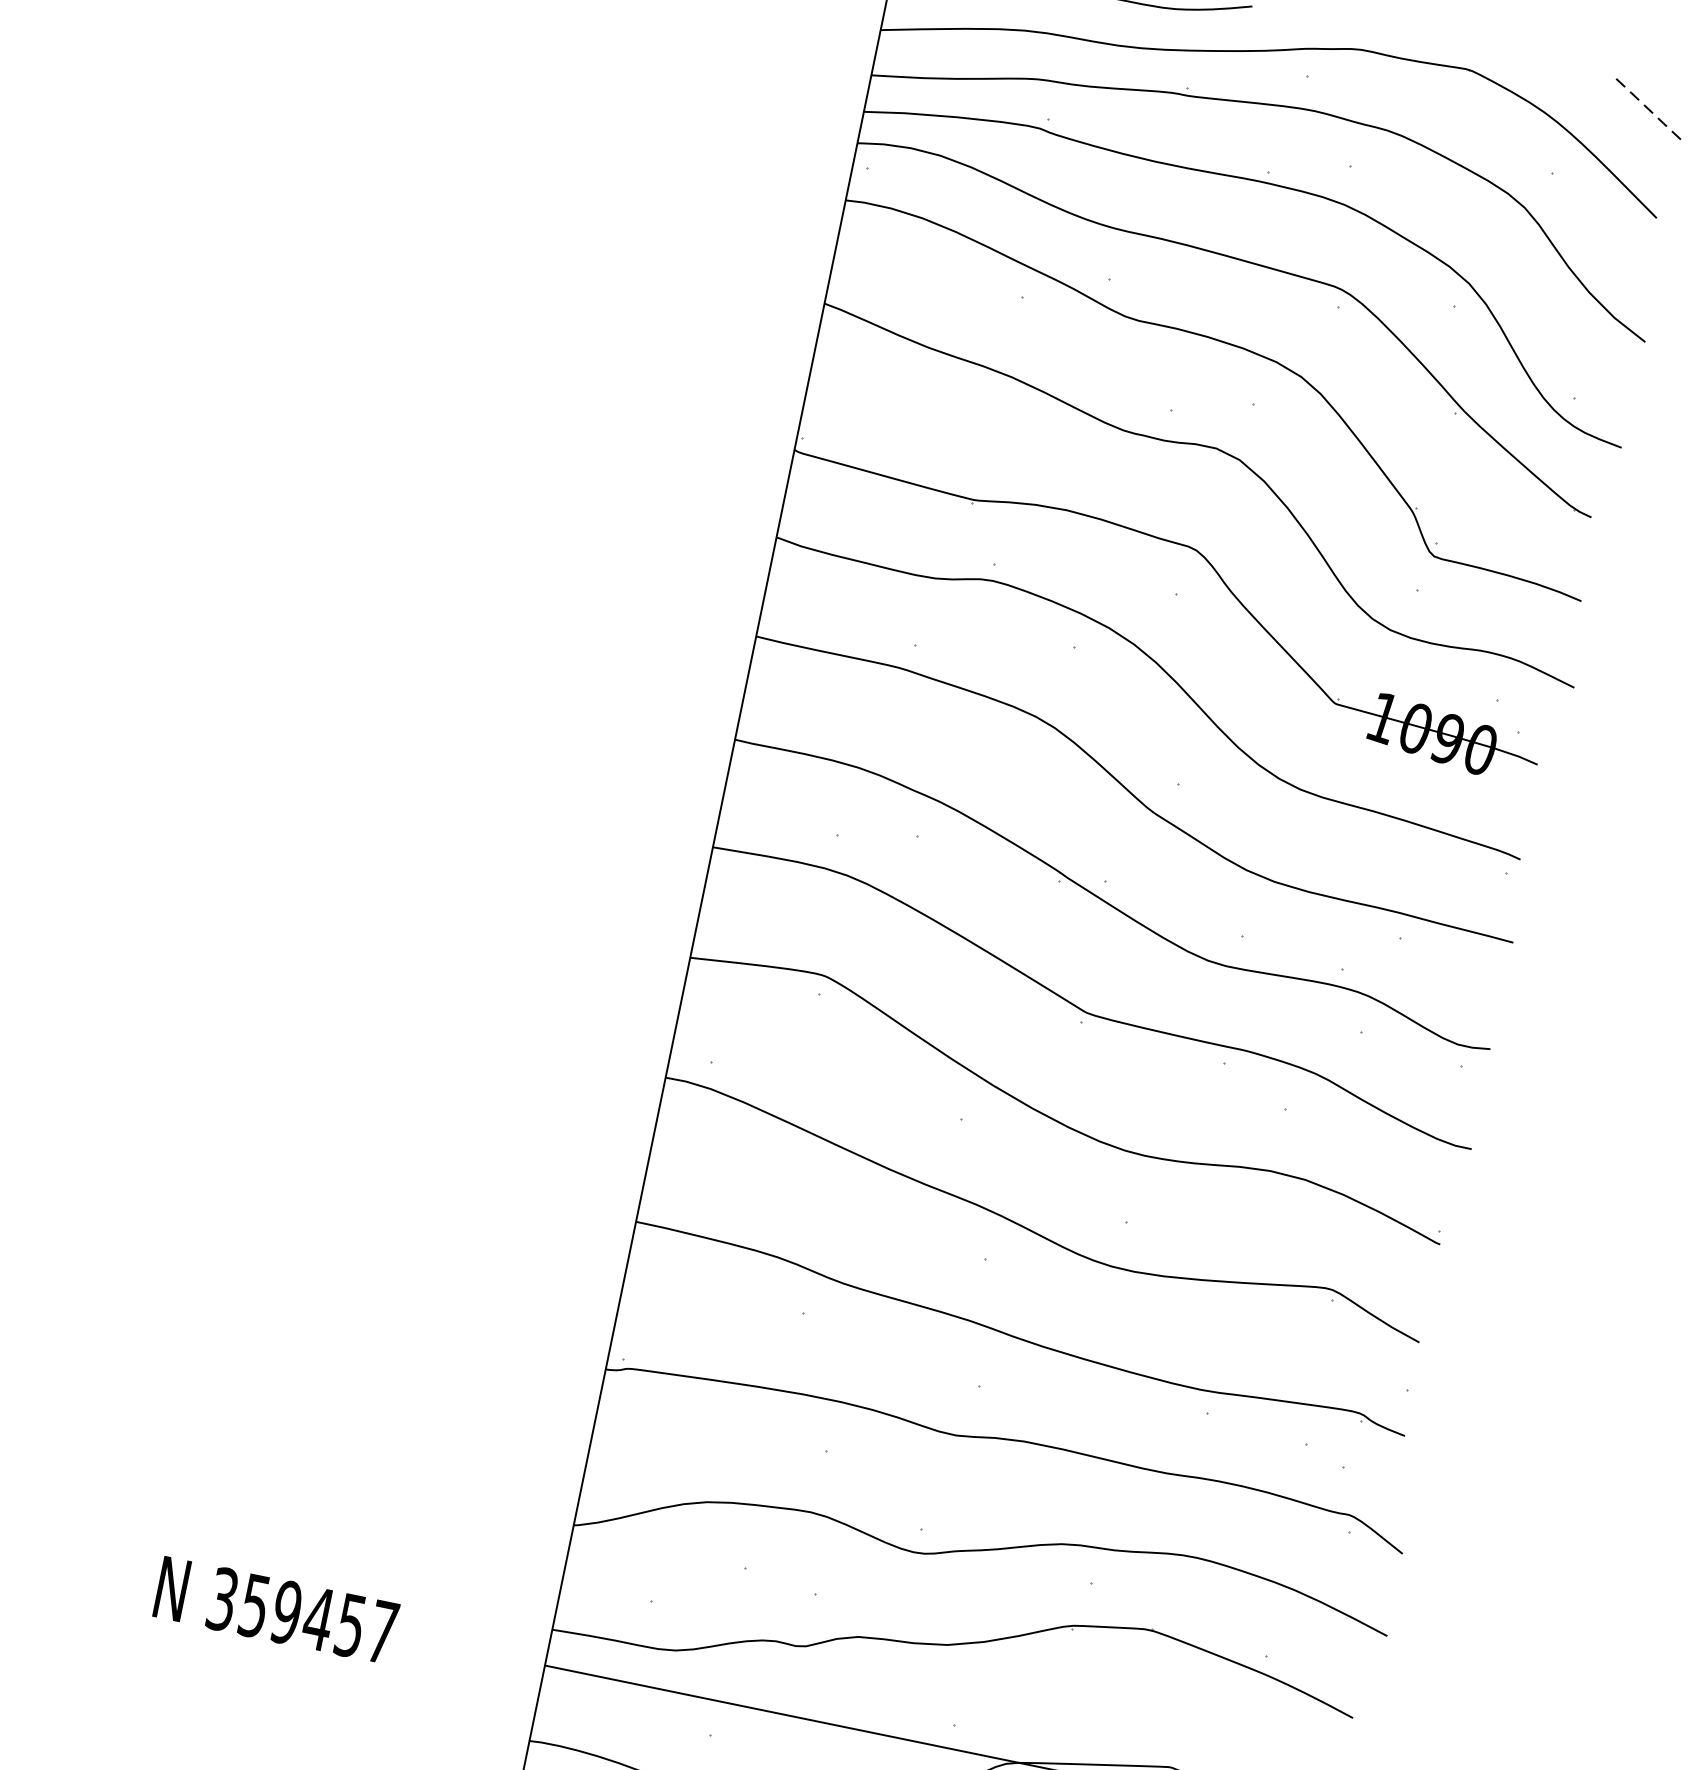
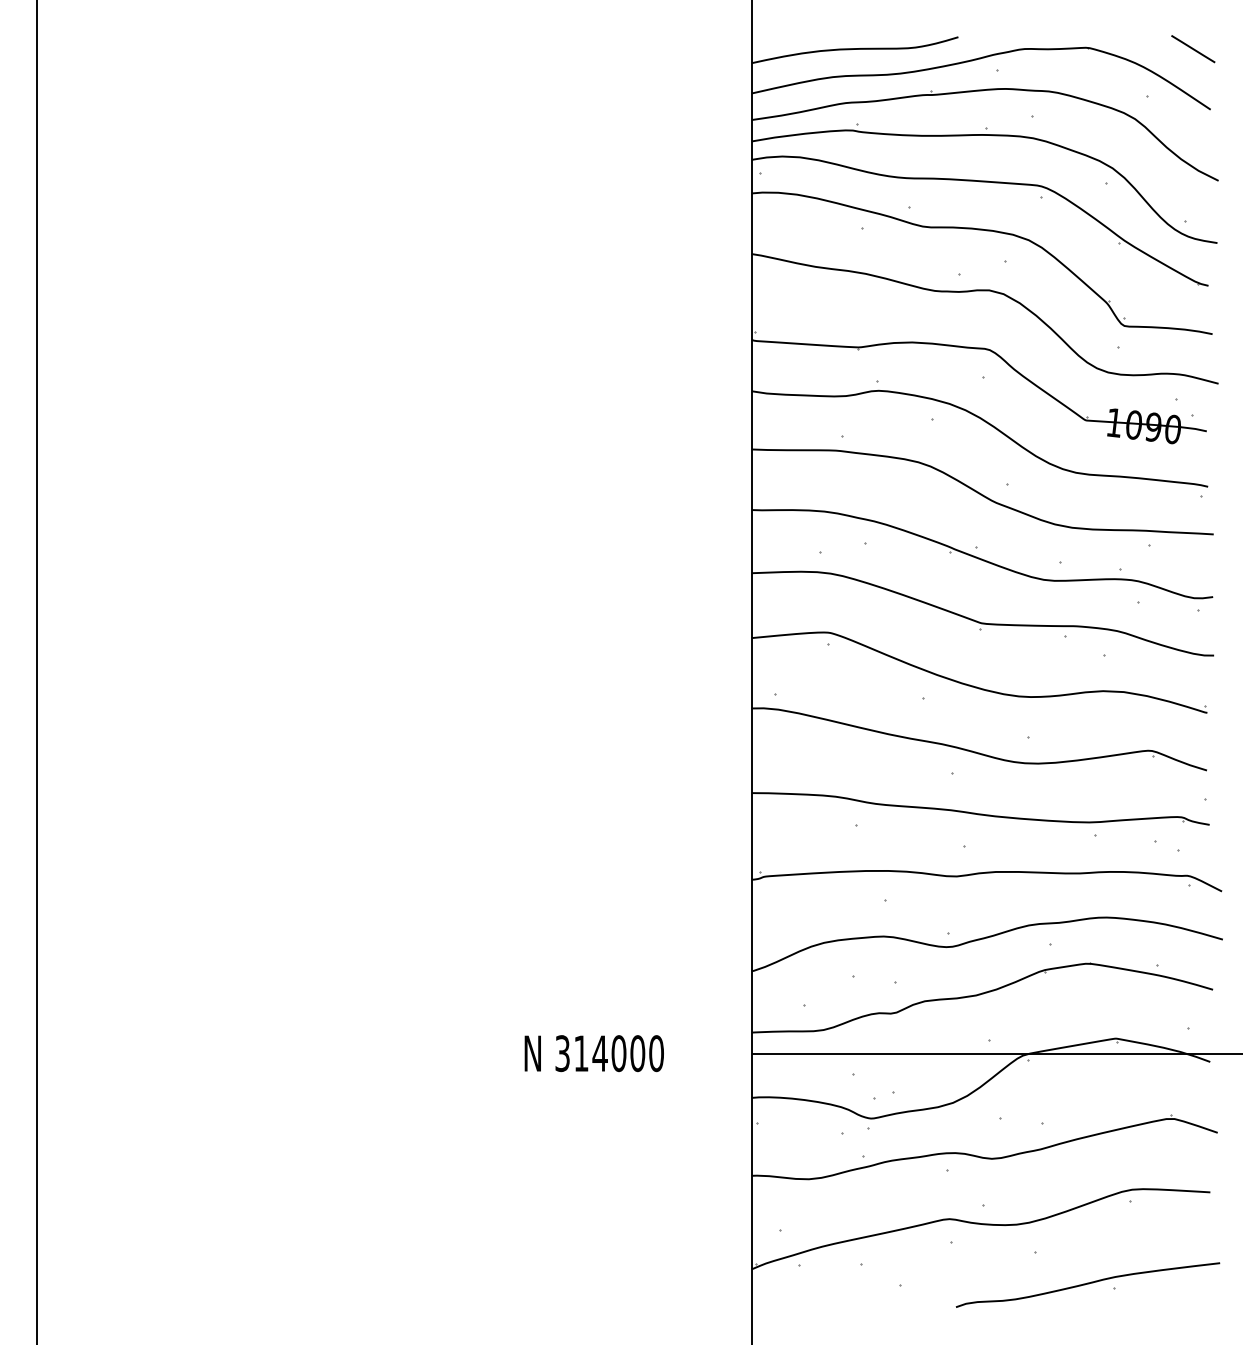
line: (1647, 107) -> (1192, 48), dashed -> solid
text: (317, 1618) -> (618, 1053), 359457 -> 314000

